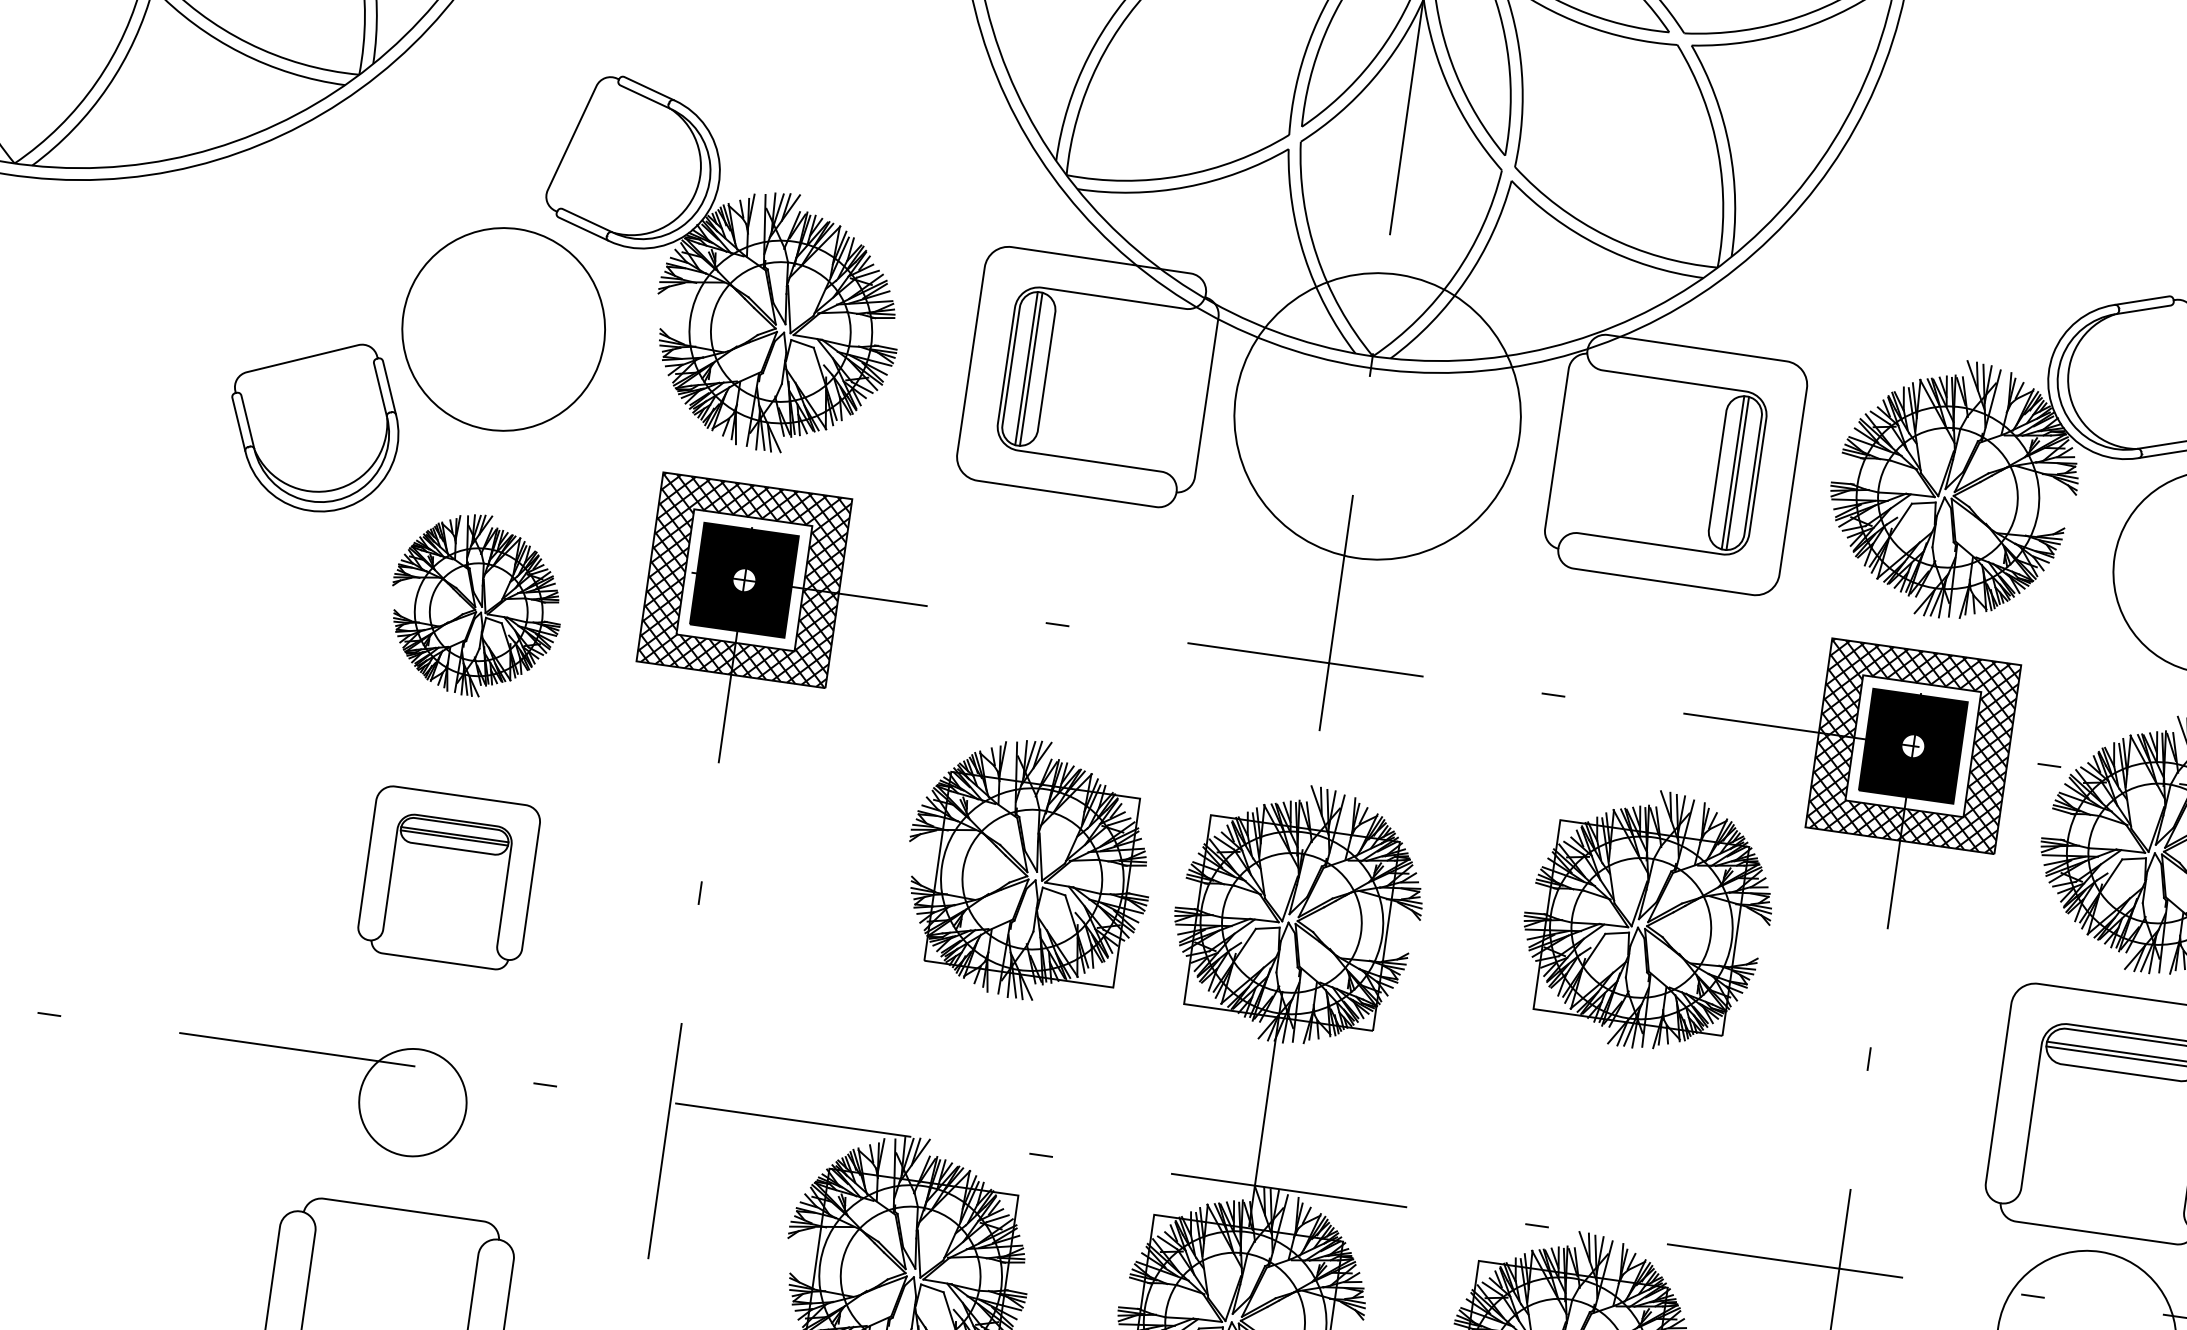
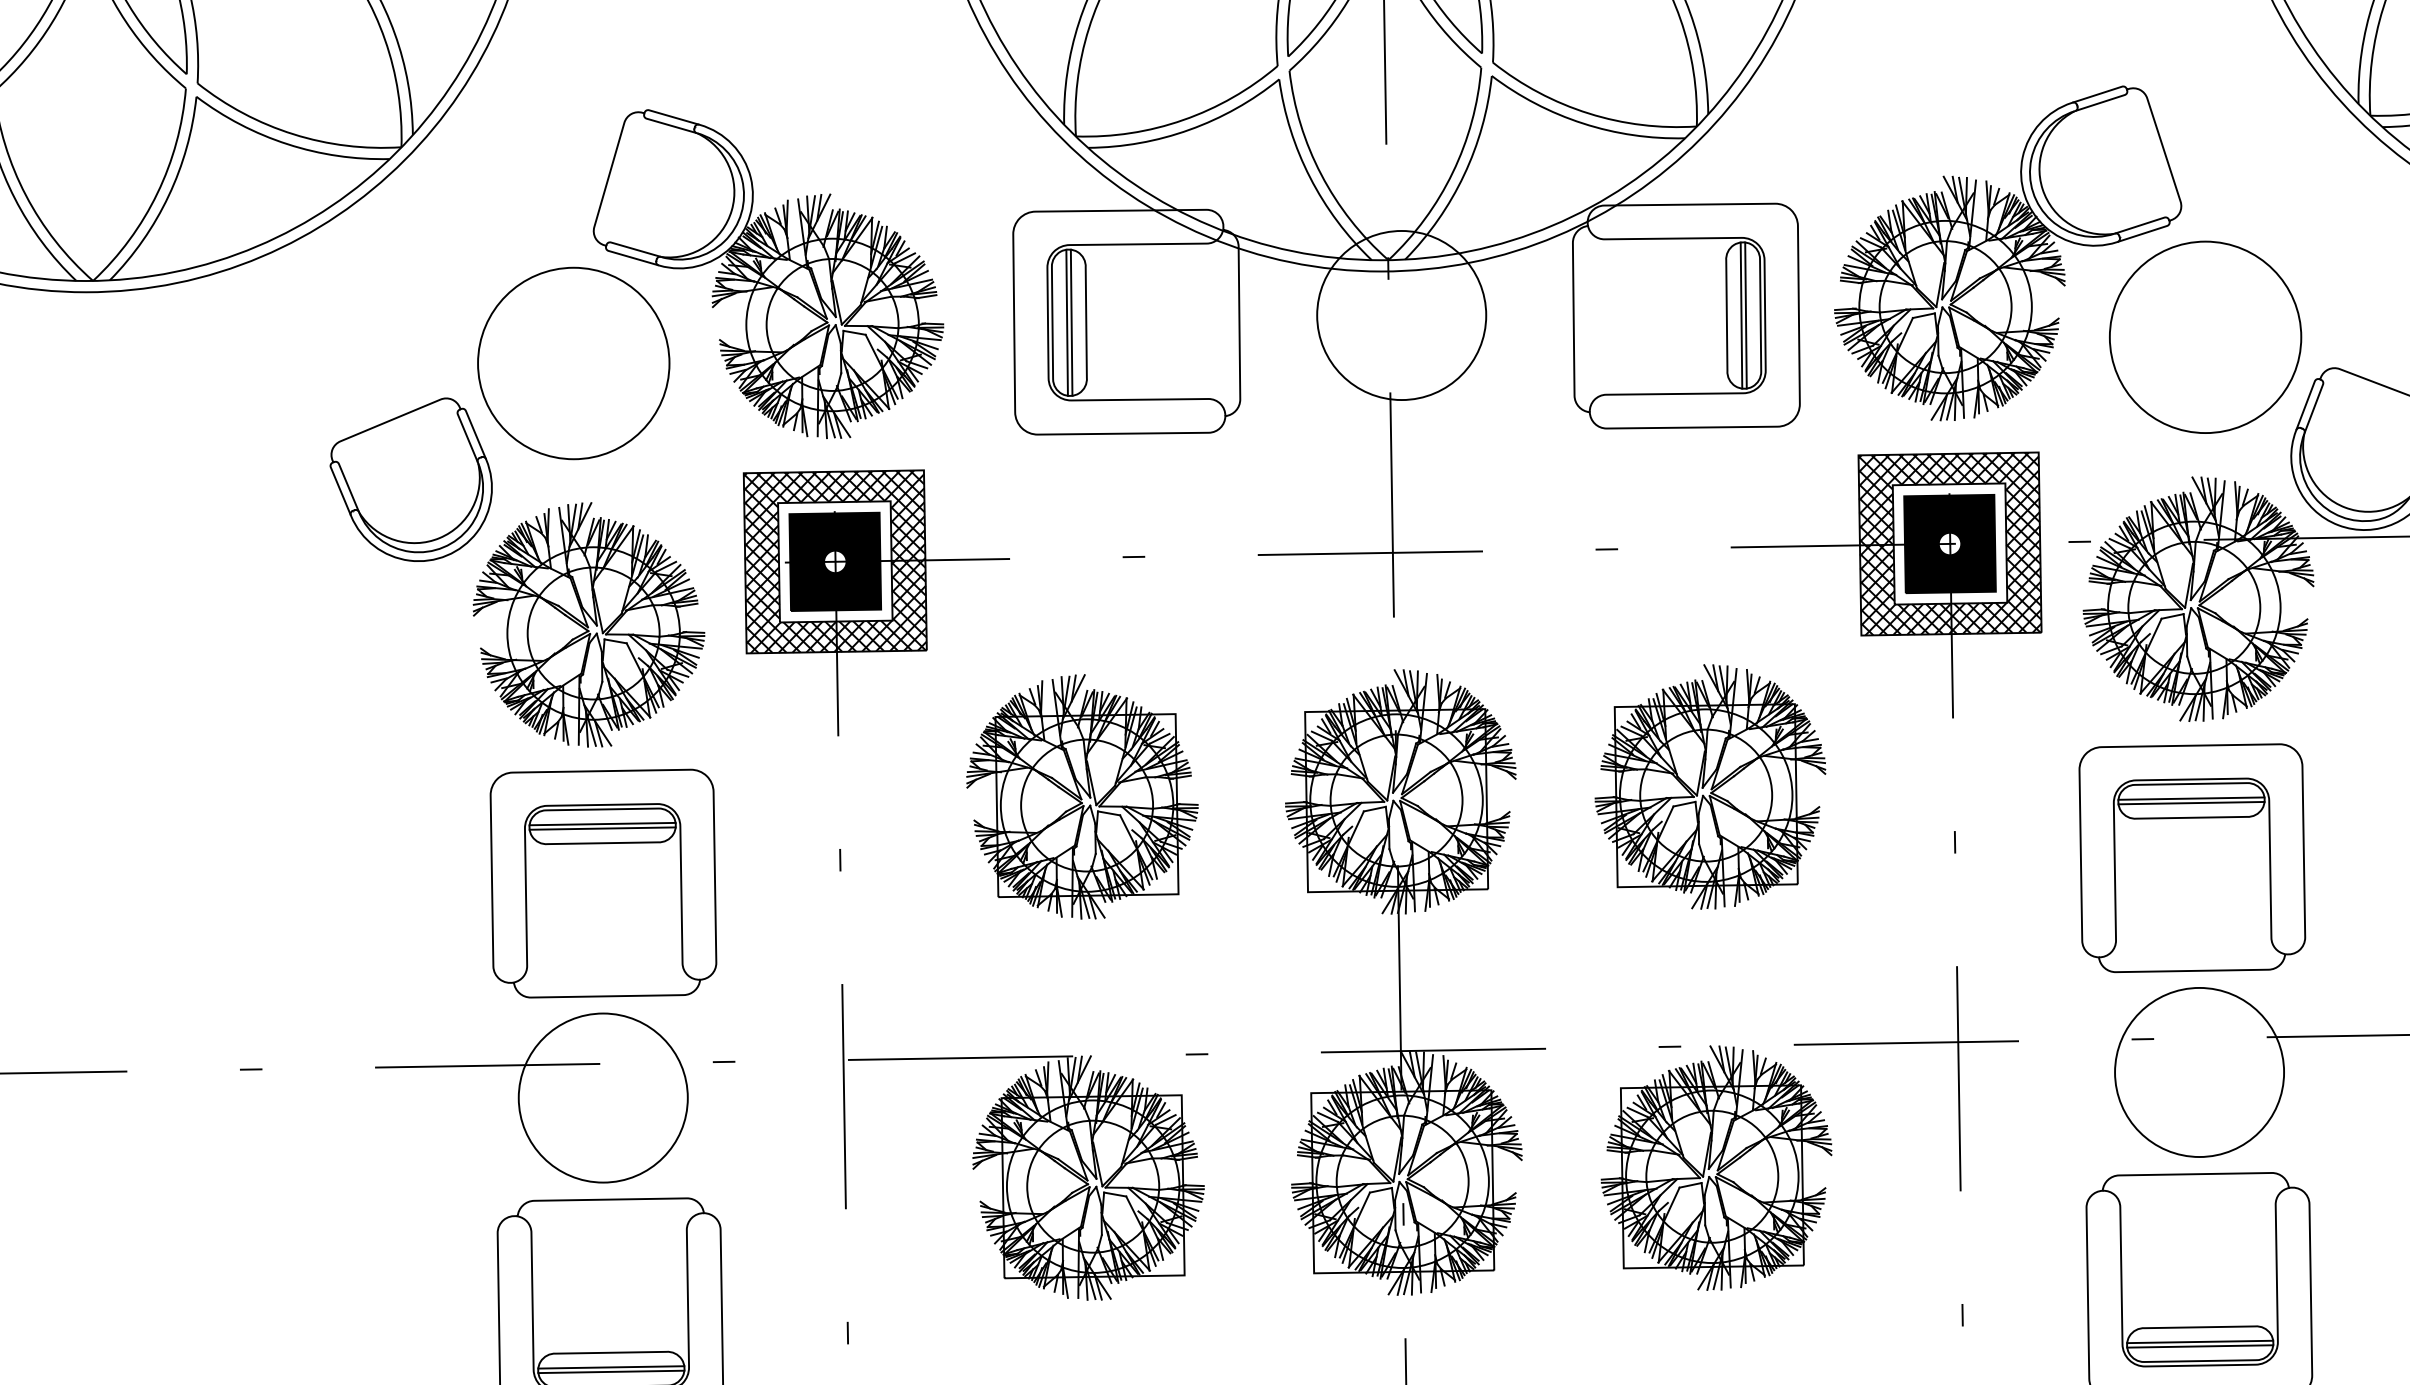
circle: (1377, 416) -> (1401, 315), size x0.62
part: (475, 604) -> (588, 624), size x1.43
part: (1029, 869) -> (1082, 796), moved
part: (448, 878) -> (603, 883), size x1.43
part: (1647, 919) -> (1710, 786), moved
circle: (412, 1101) -> (602, 1097), size x1.67

